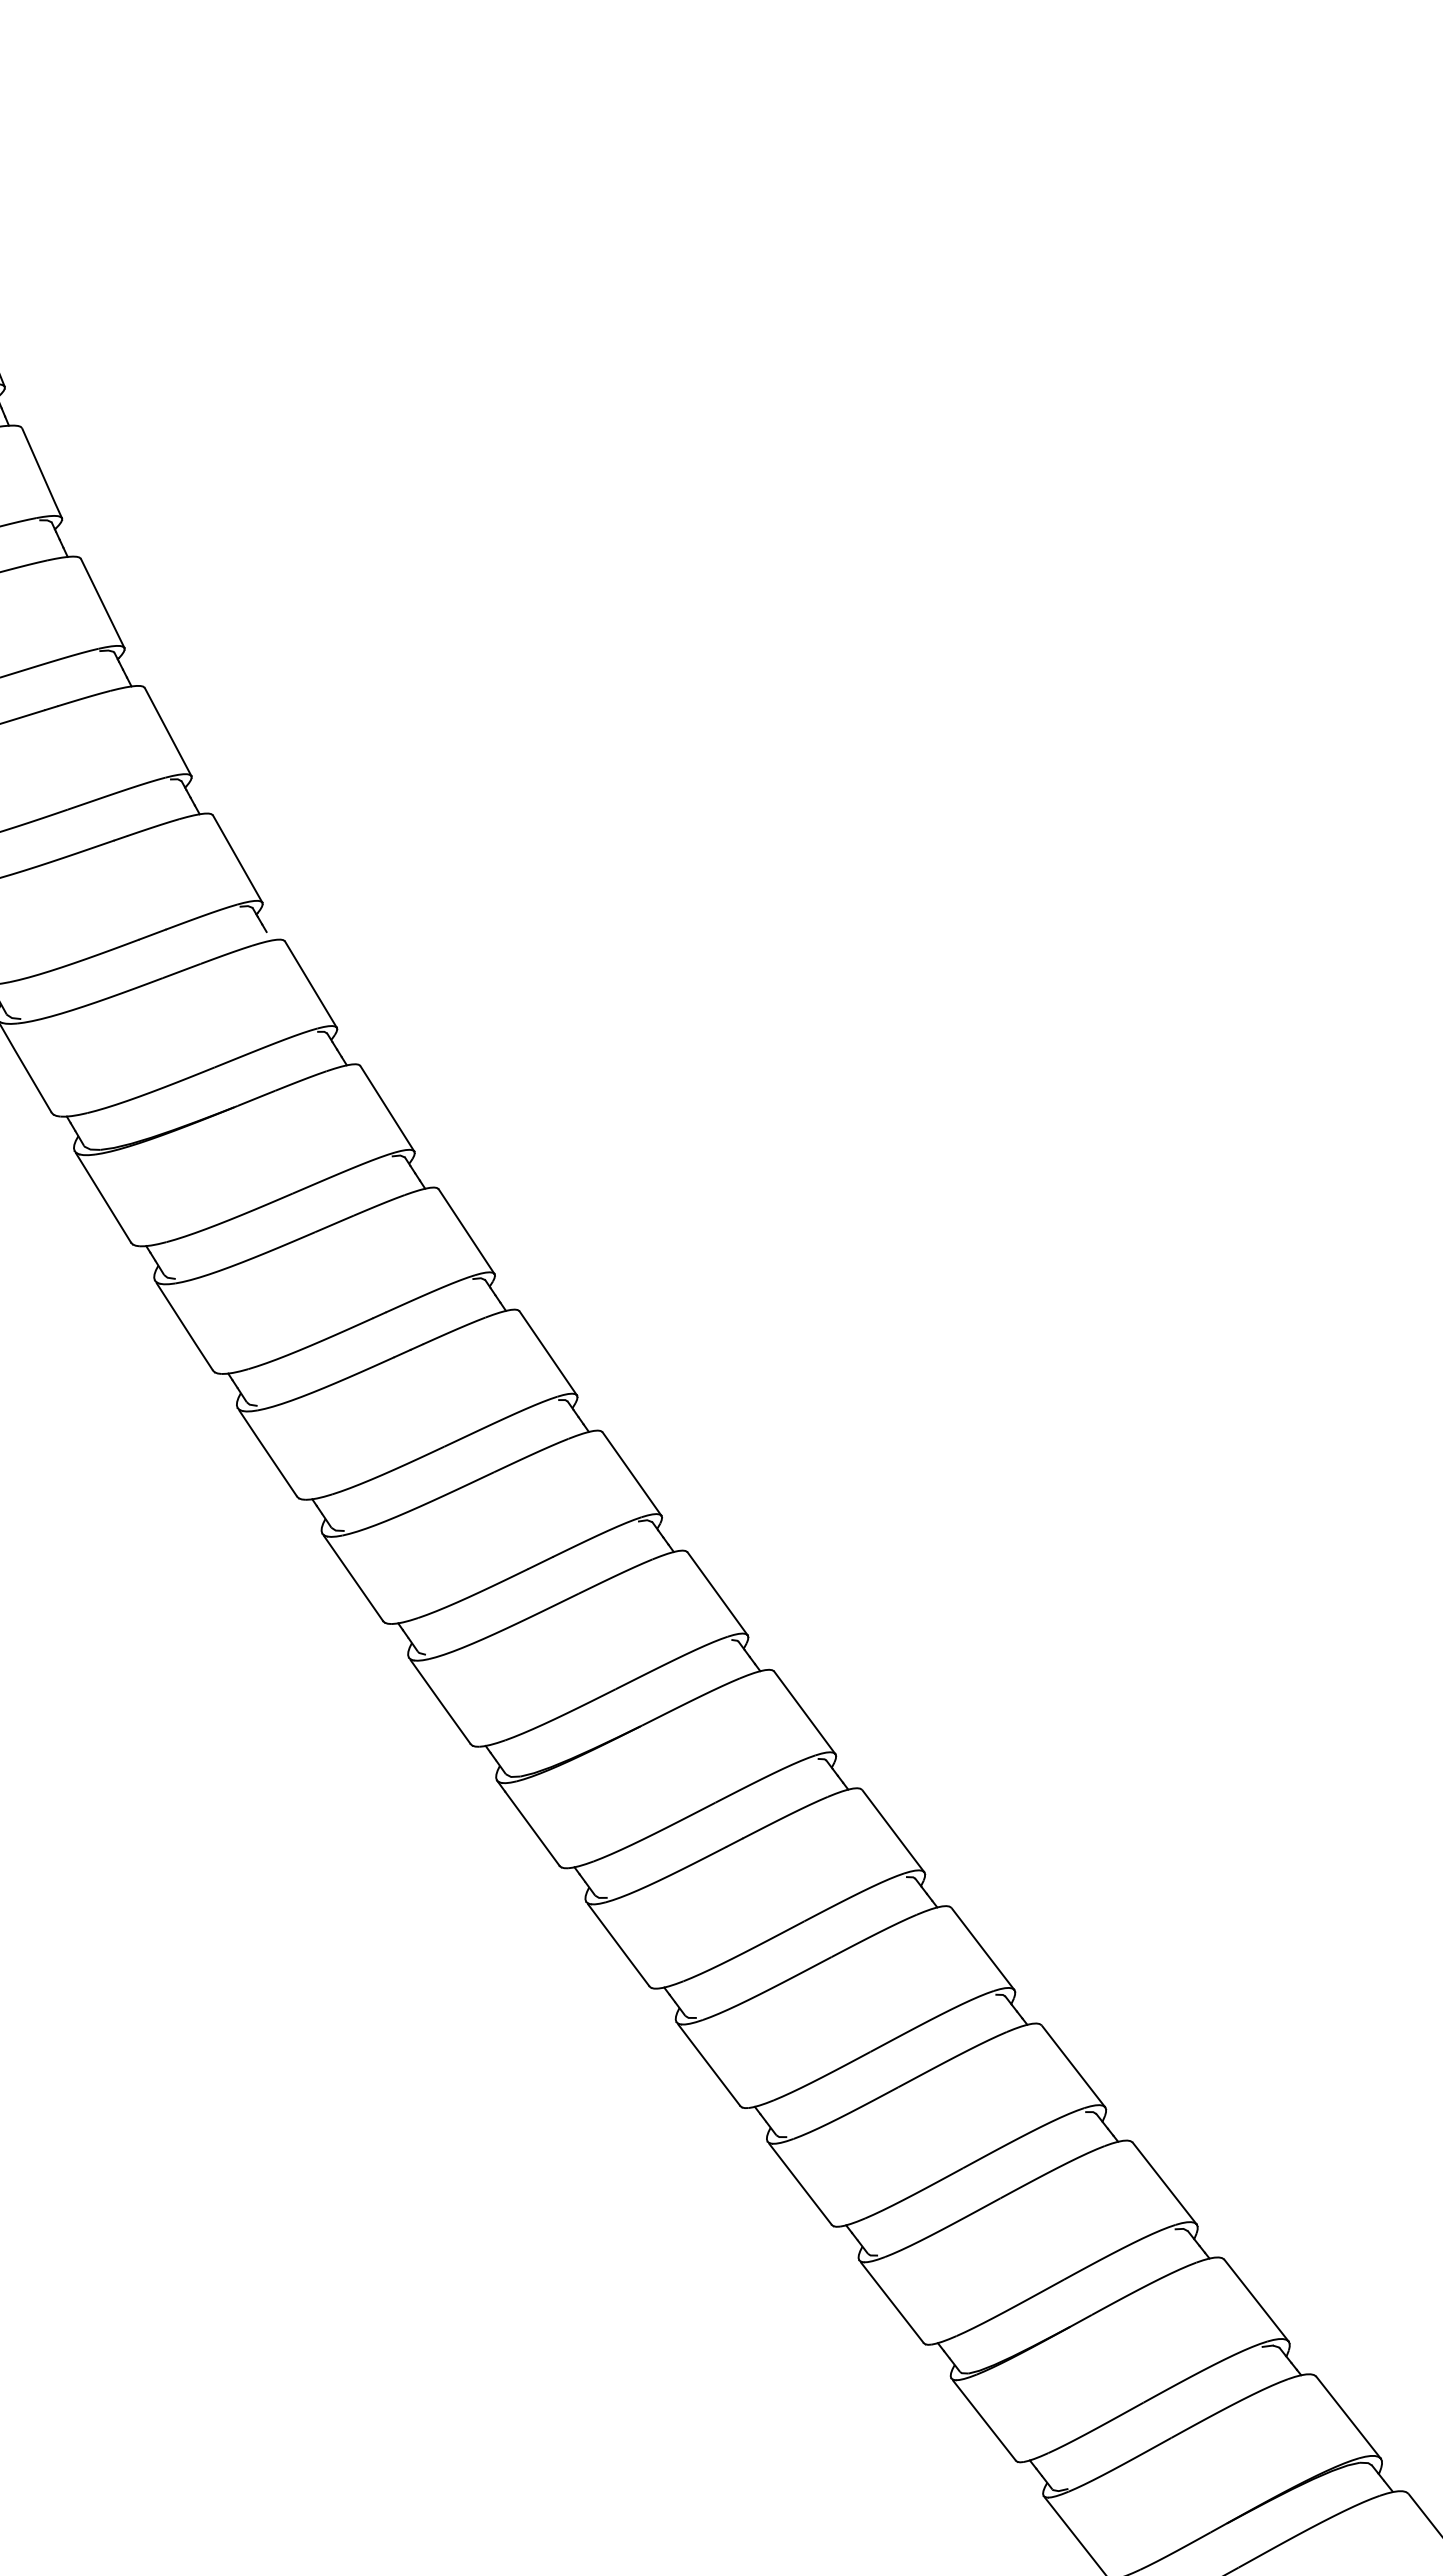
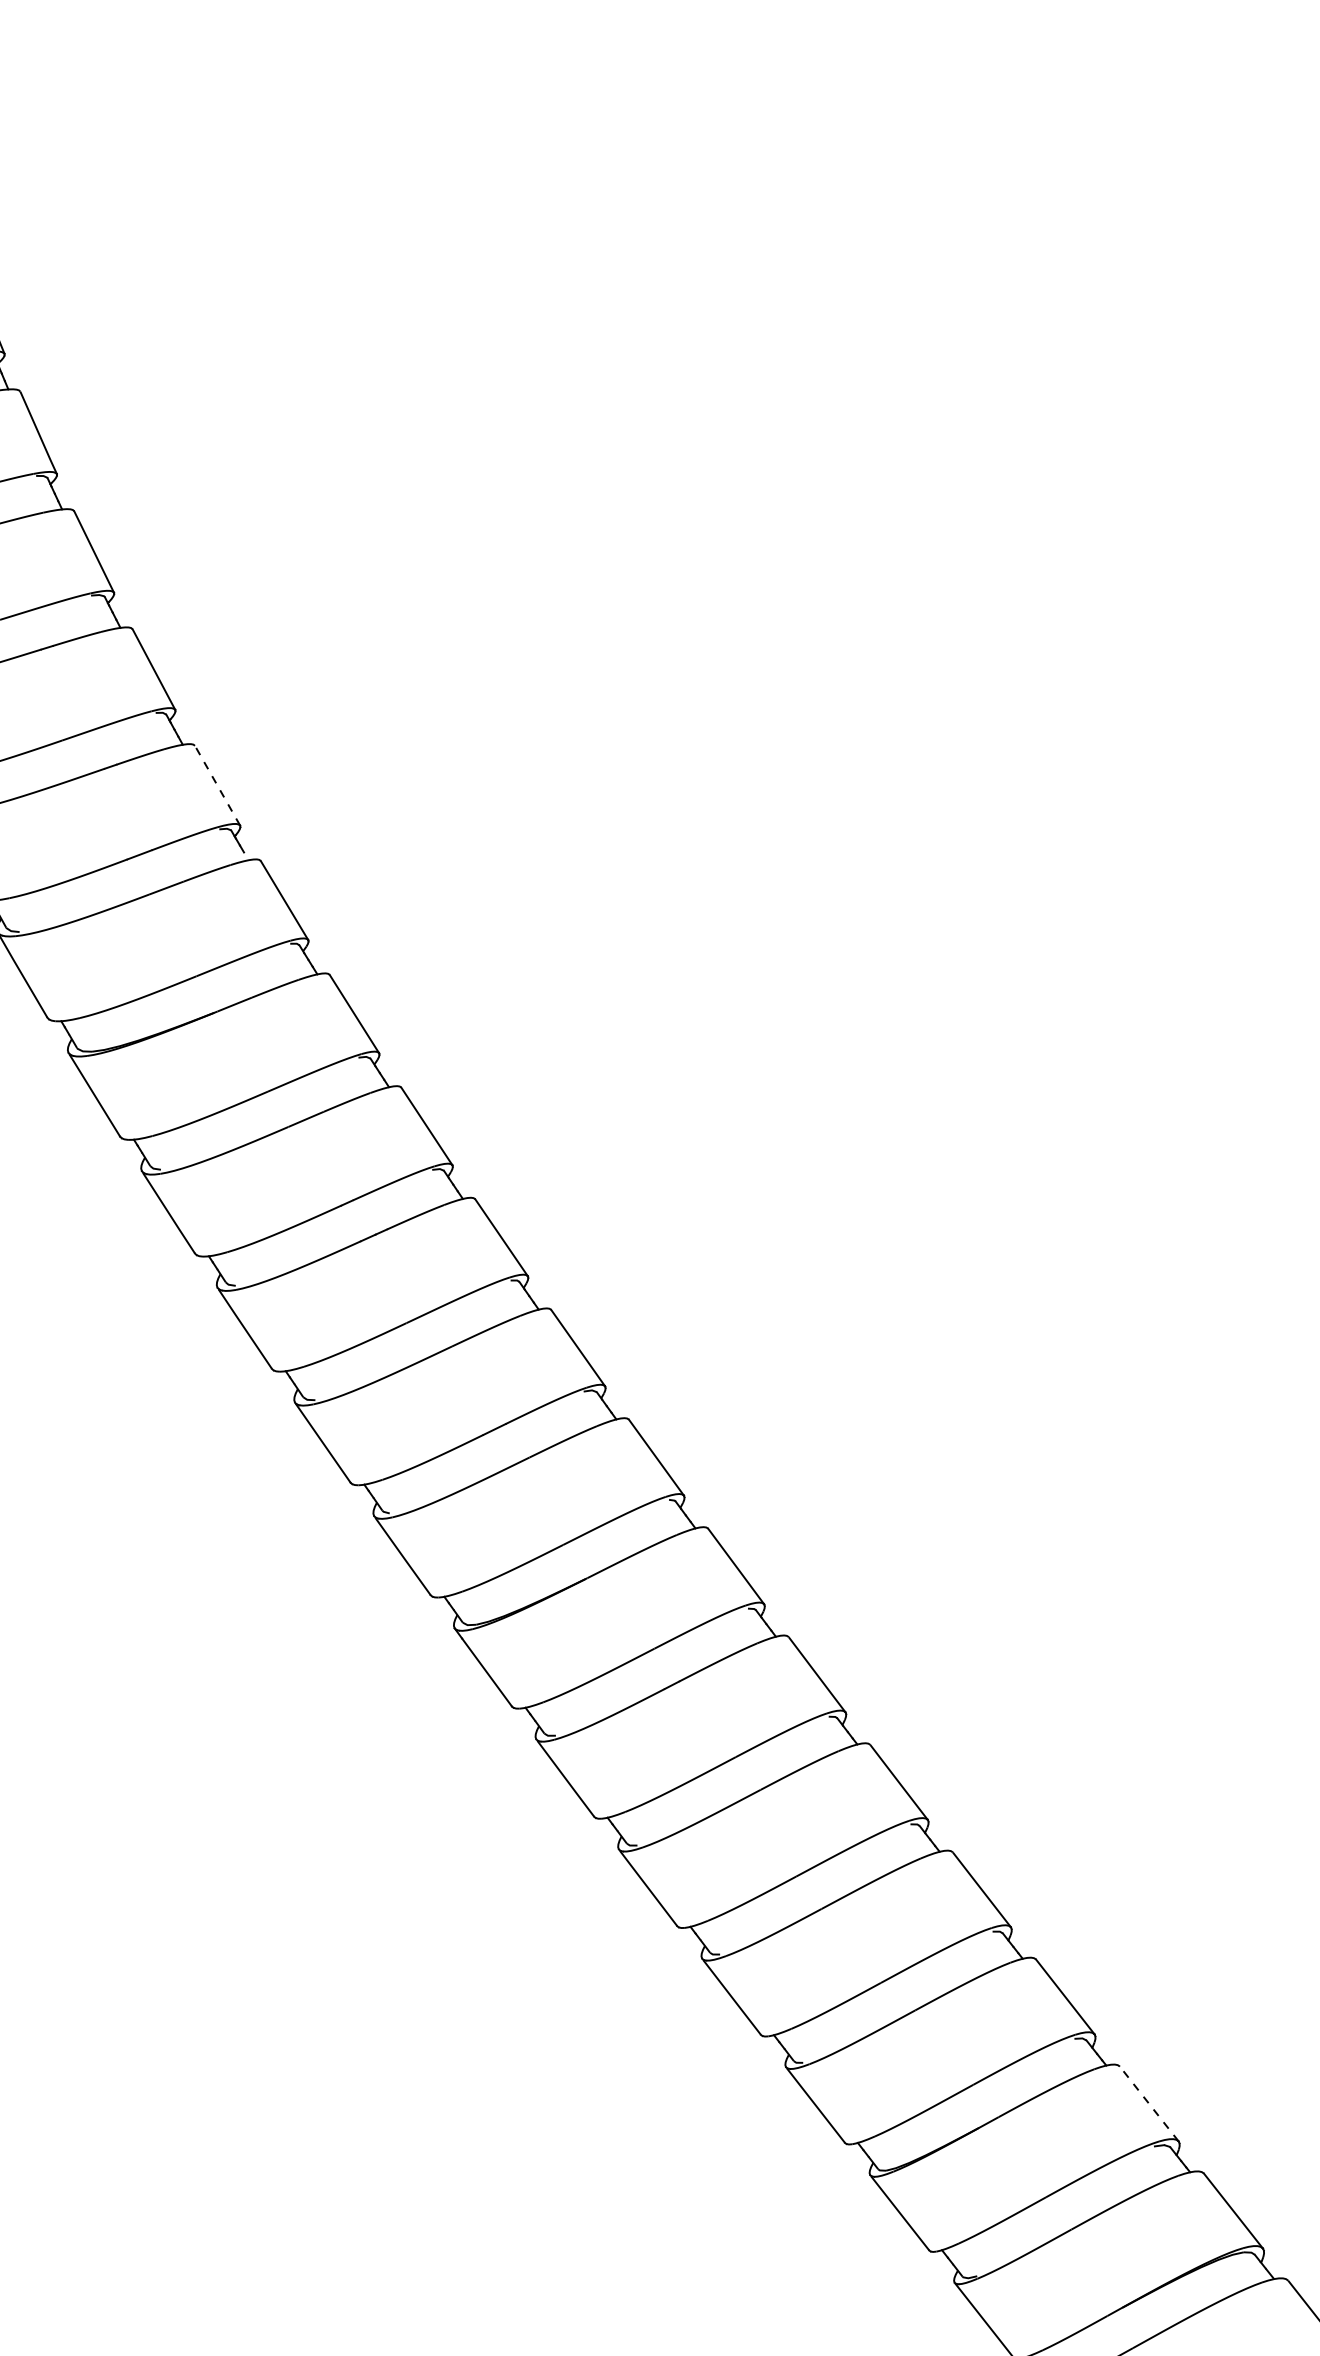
line: (237, 858) -> (217, 785), solid -> dashed
line: (1256, 2300) -> (1149, 2103), solid -> dashed

